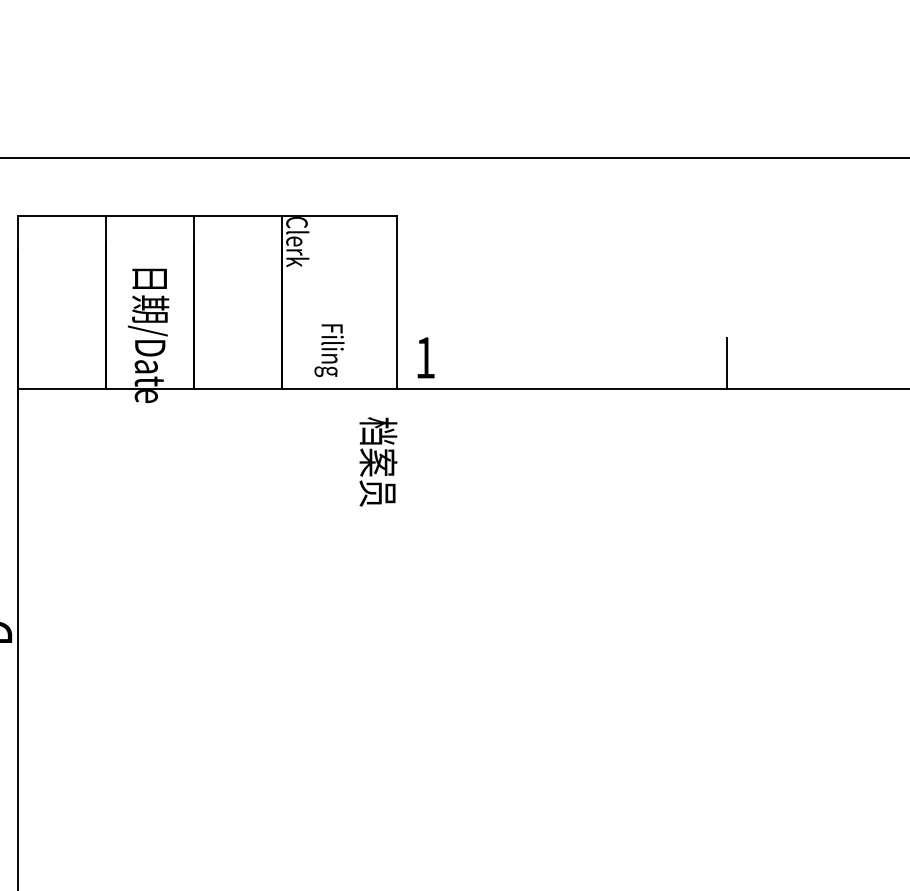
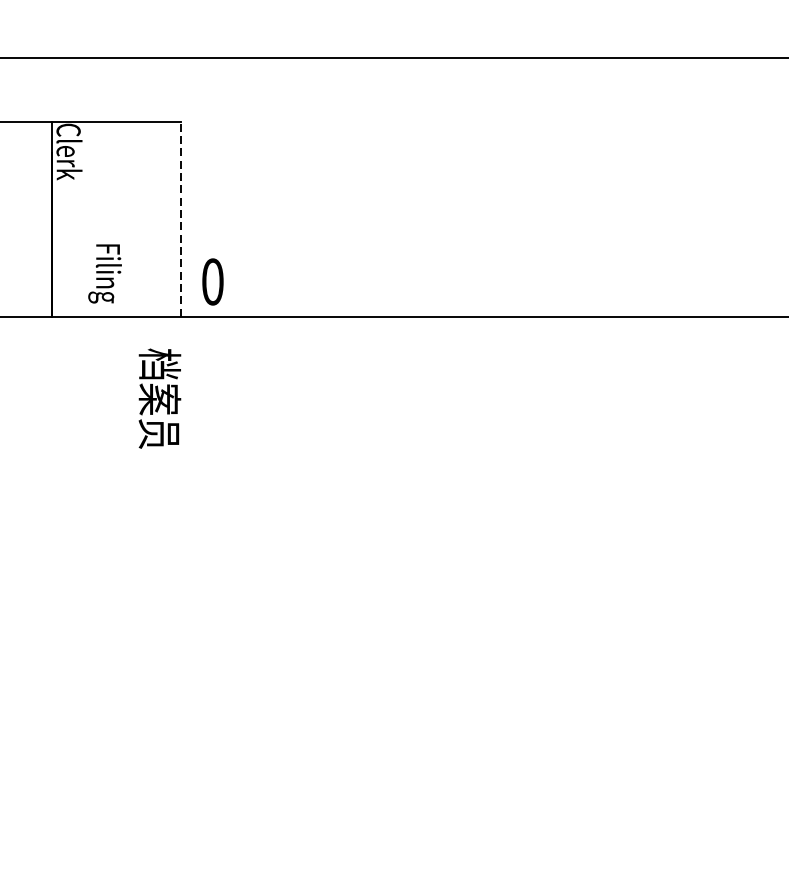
line: (397, 302) -> (181, 219), solid -> dashed
text: (425, 357) -> (212, 281), 1 -> 0
line: (726, 363) -> (550, 288), removed

